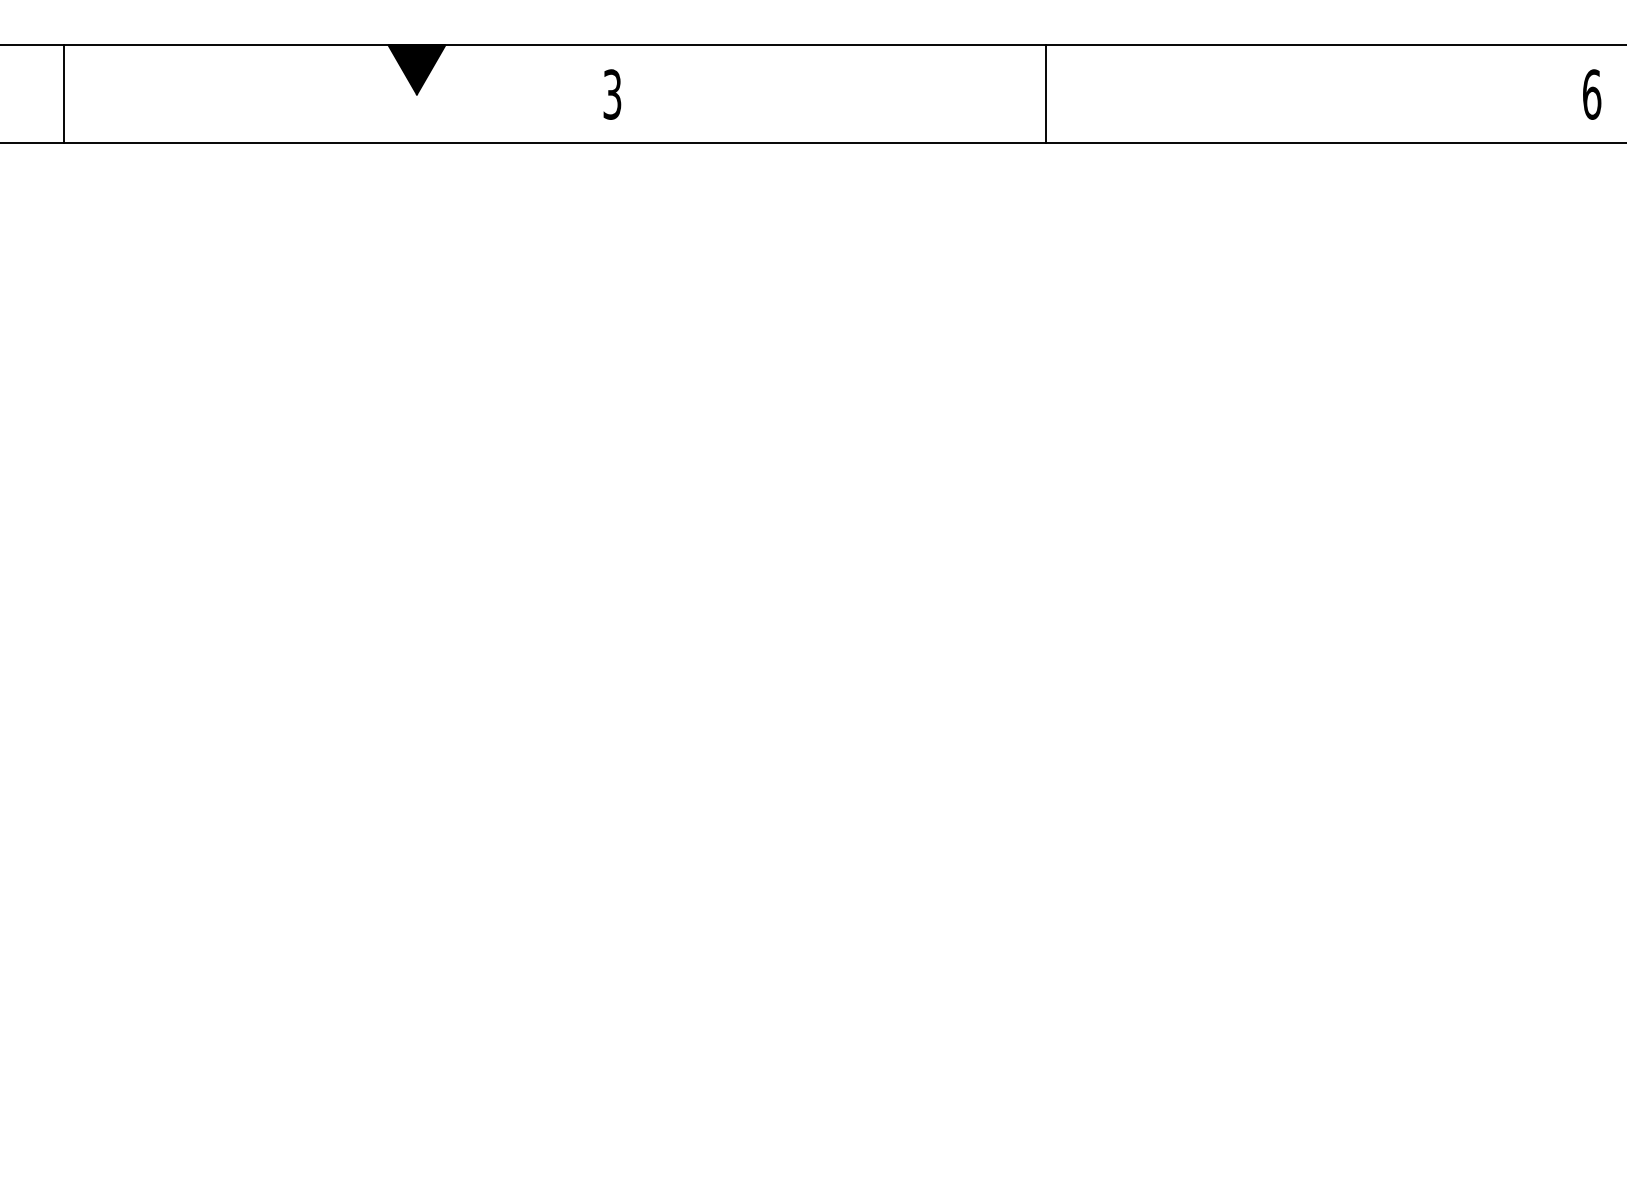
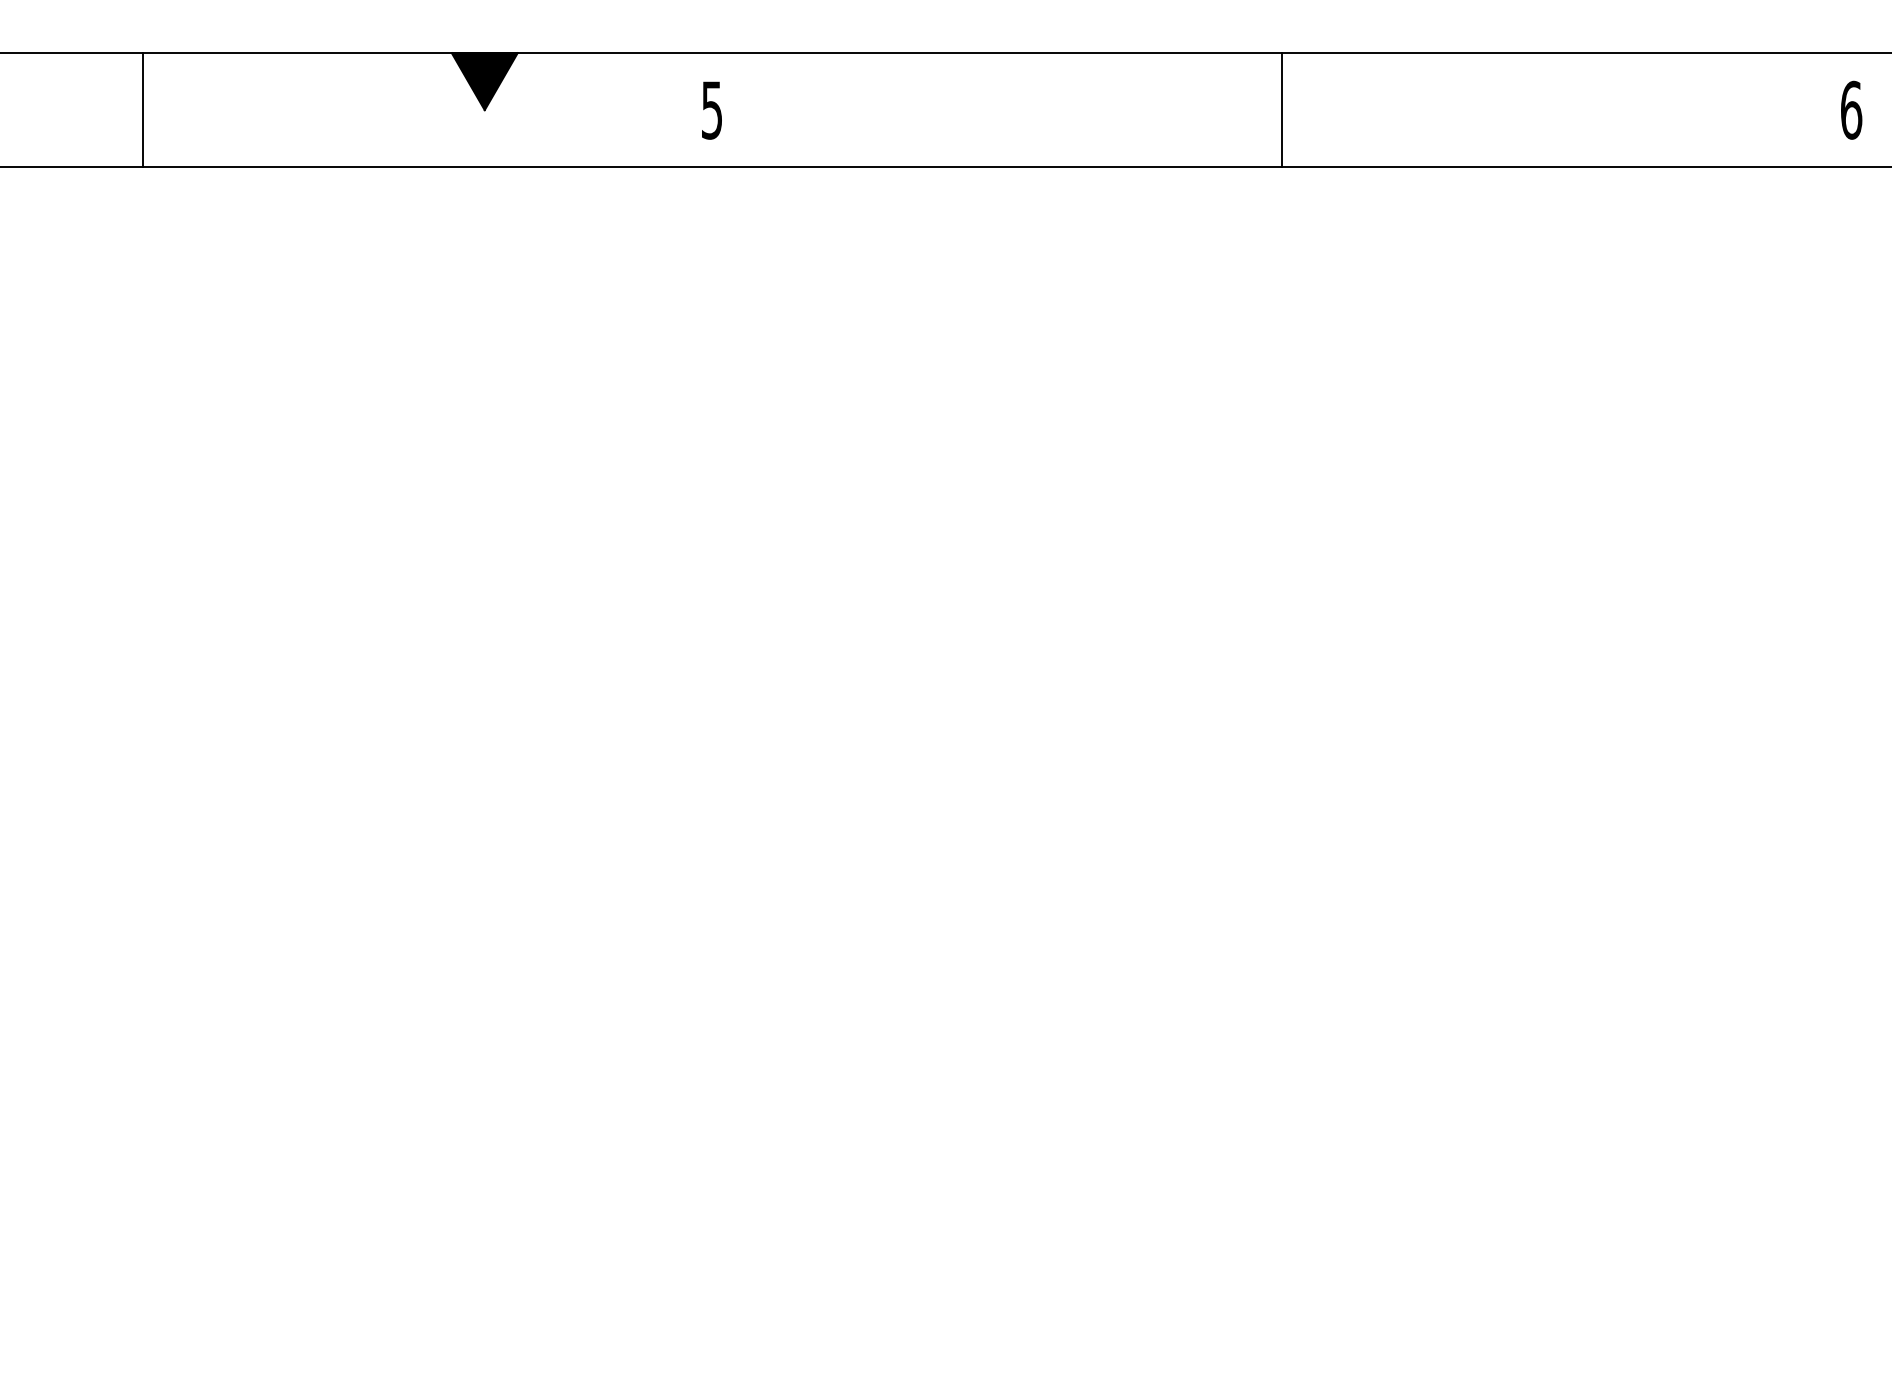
text: (612, 93) -> (712, 109), 3 -> 5
line: (63, 94) -> (142, 110), moved
line: (1046, 94) -> (1282, 110), moved

